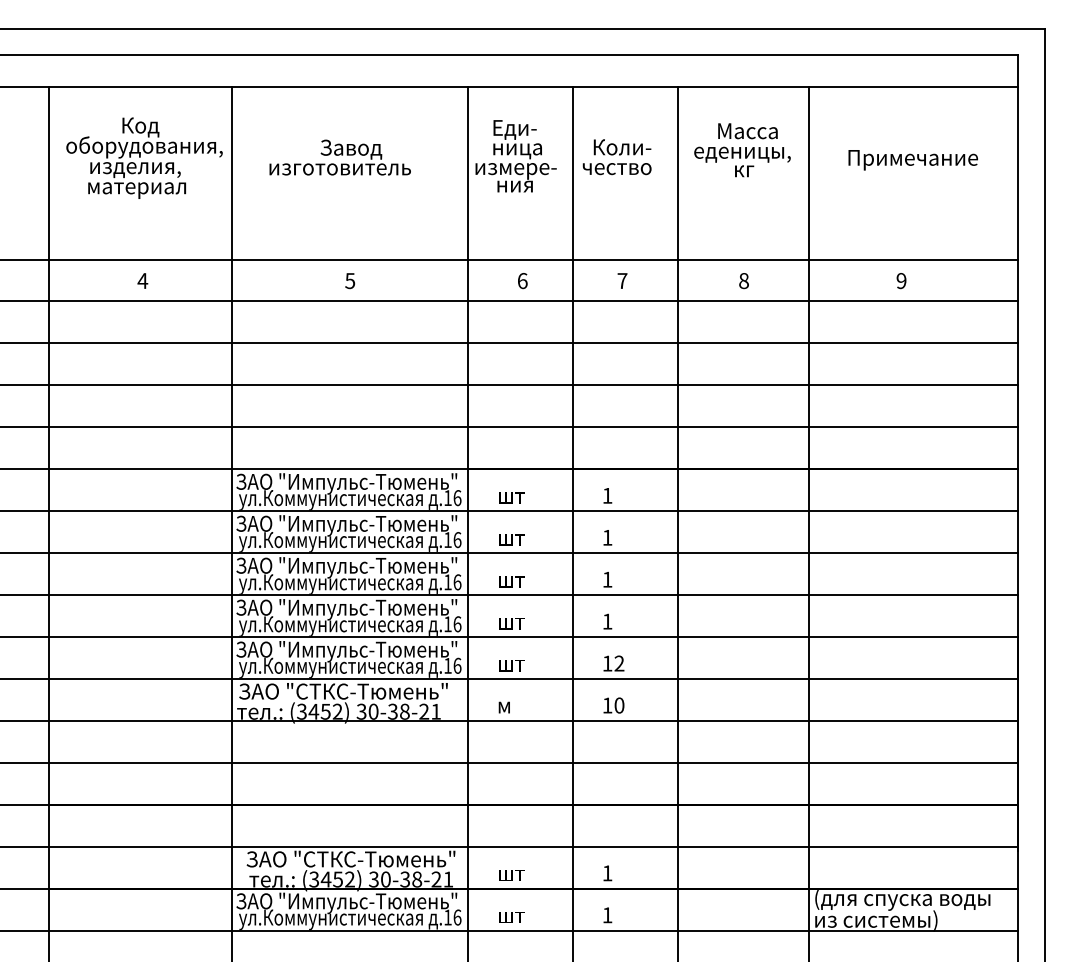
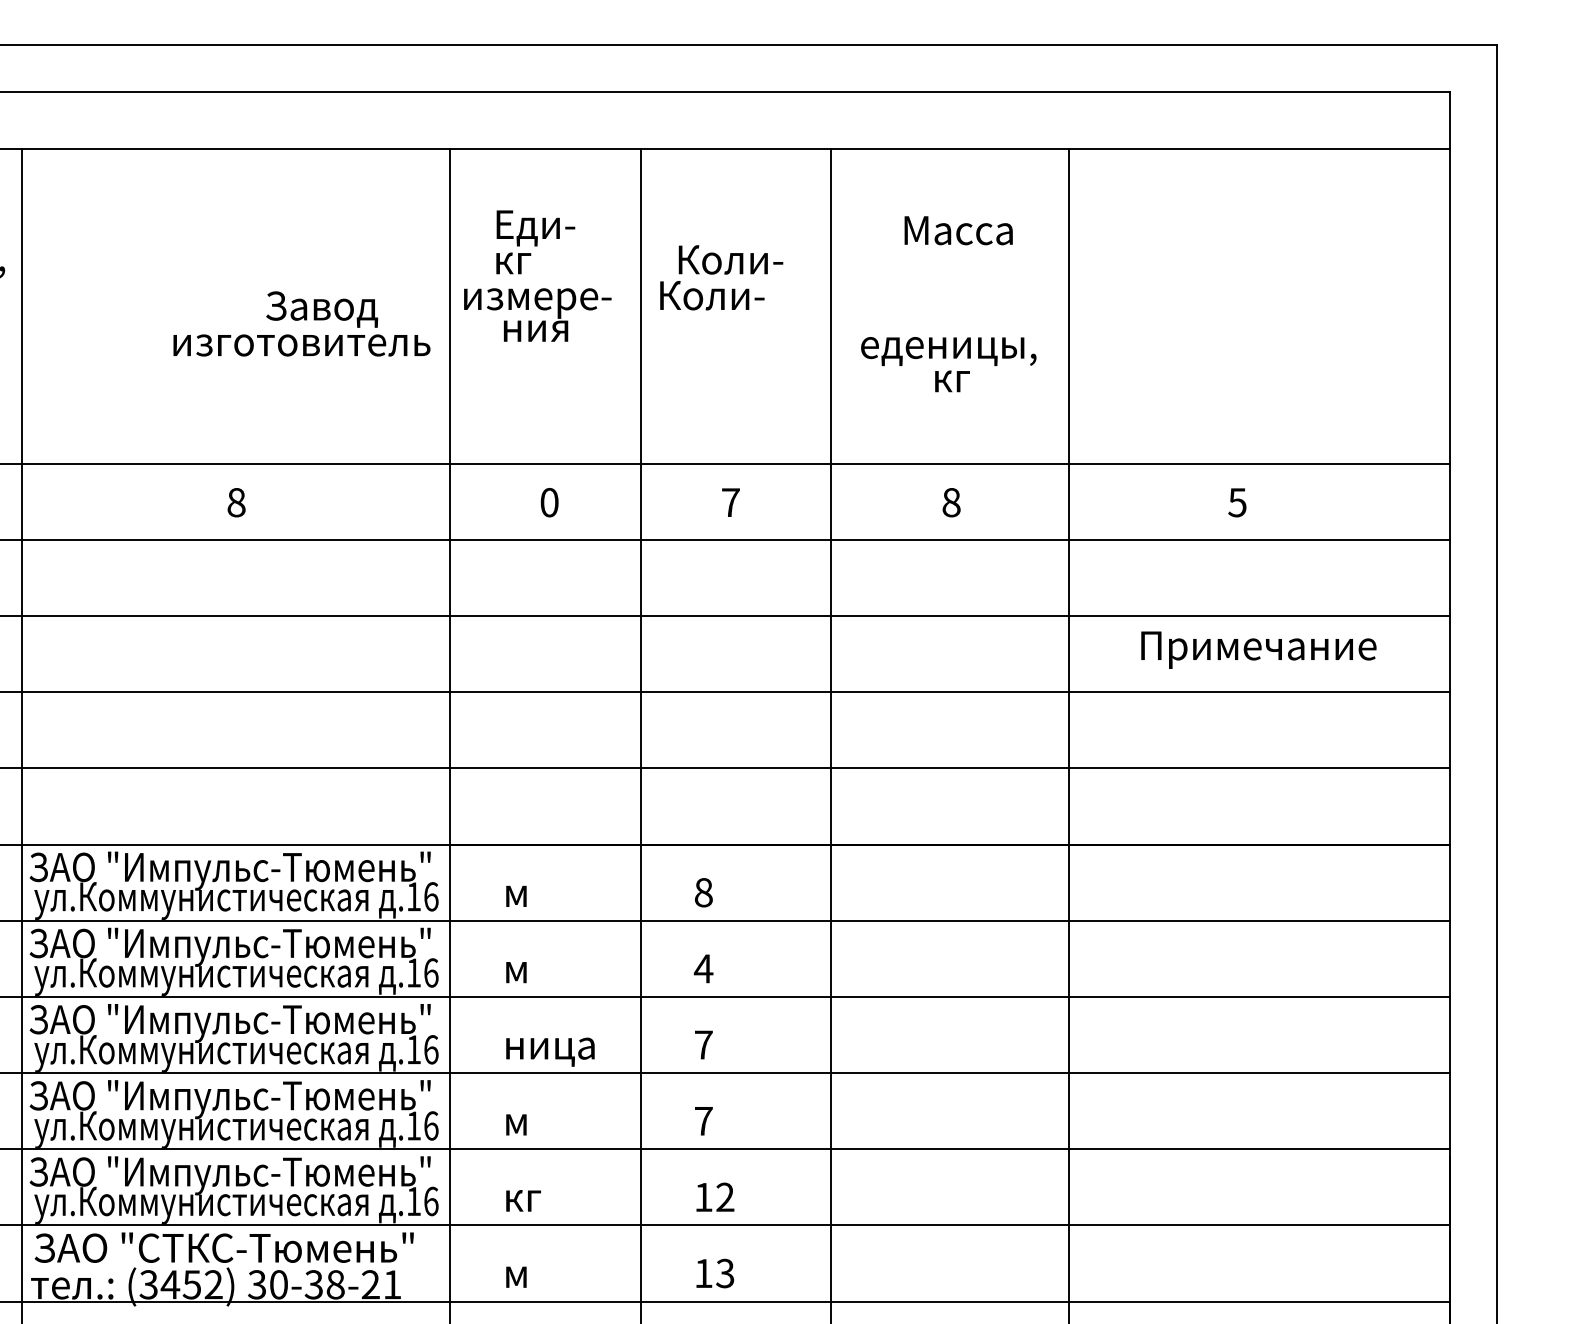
text: (519, 151) -> (543, 267), ница -> кг
text: (339, 157) -> (300, 323), moved
text: (912, 160) -> (1257, 650), moved
text: (742, 161) -> (948, 363), moved
text: (616, 167) -> (719, 296), чество -> Коли-
text: (350, 280) -> (236, 501), 5 -> 8
text: (522, 280) -> (549, 501), 6 -> 0
text: (901, 280) -> (1237, 501), 9 -> 5
text: (607, 495) -> (703, 892), 1 -> 8
text: (511, 497) -> (529, 895), шт -> м
text: (607, 537) -> (703, 968), 1 -> 4
text: (511, 539) -> (529, 971), шт -> м
text: (607, 579) -> (703, 1044), 1 -> 7
text: (522, 583) -> (549, 1051), шт -> ница
text: (607, 621) -> (703, 1120), 1 -> 7
text: (511, 623) -> (529, 1124), шт -> м
text: (511, 665) -> (529, 1200), шт -> кг
text: (619, 705) -> (725, 1273), 10 -> 13

